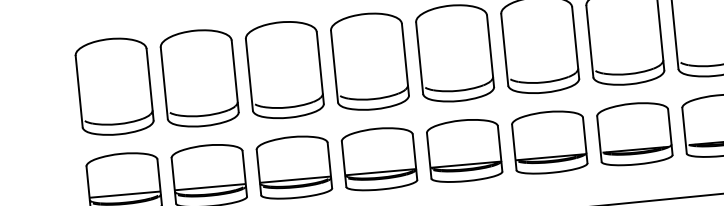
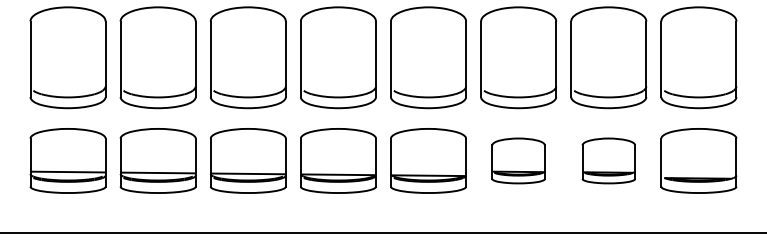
part: (634, 133) -> (608, 160), size x0.7
part: (549, 142) -> (518, 160), size x0.7

